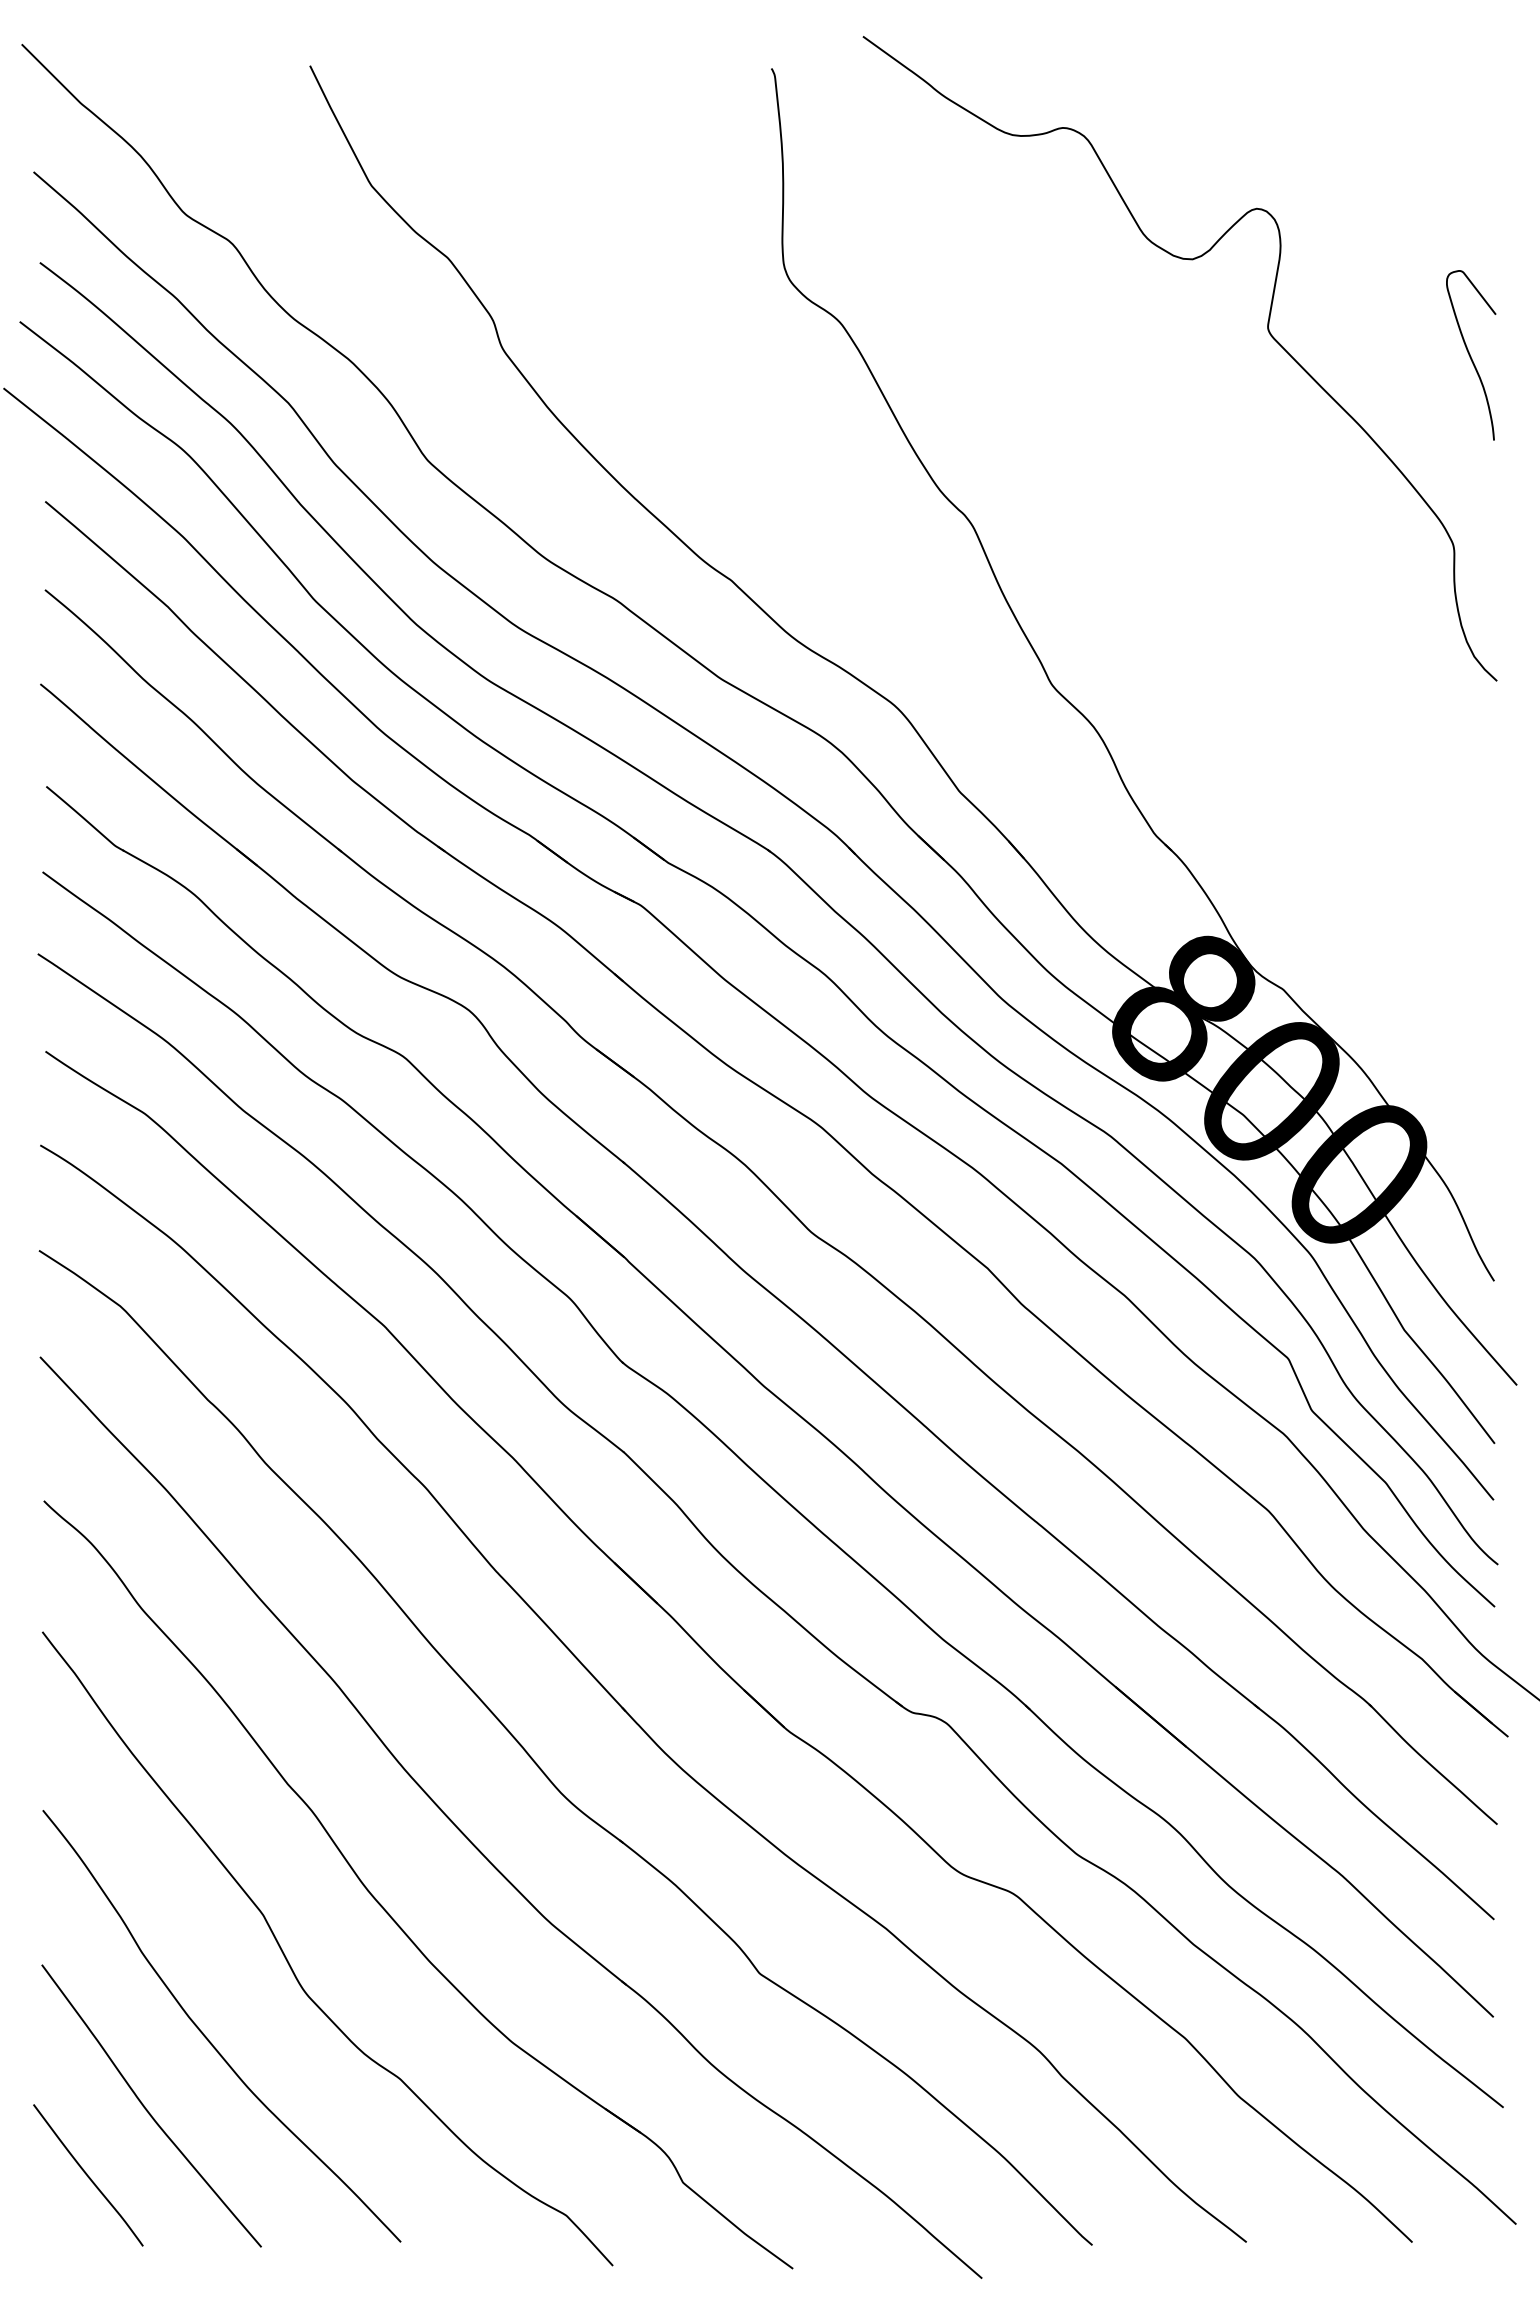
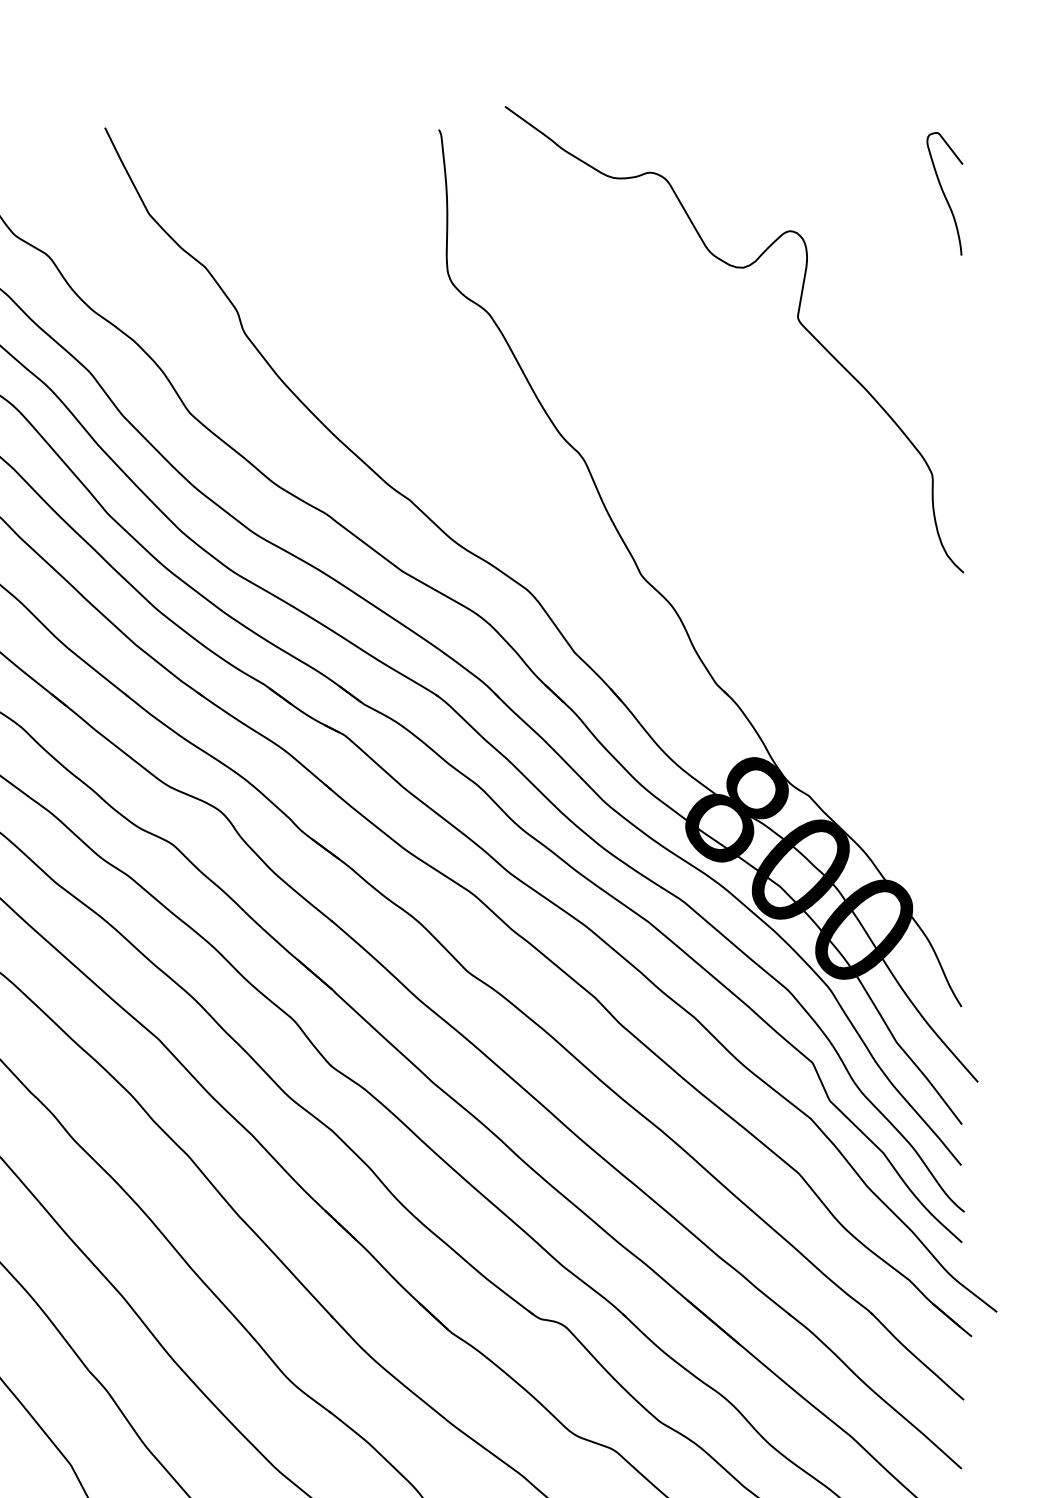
curve: (1470, 355) -> (944, 194), moved

